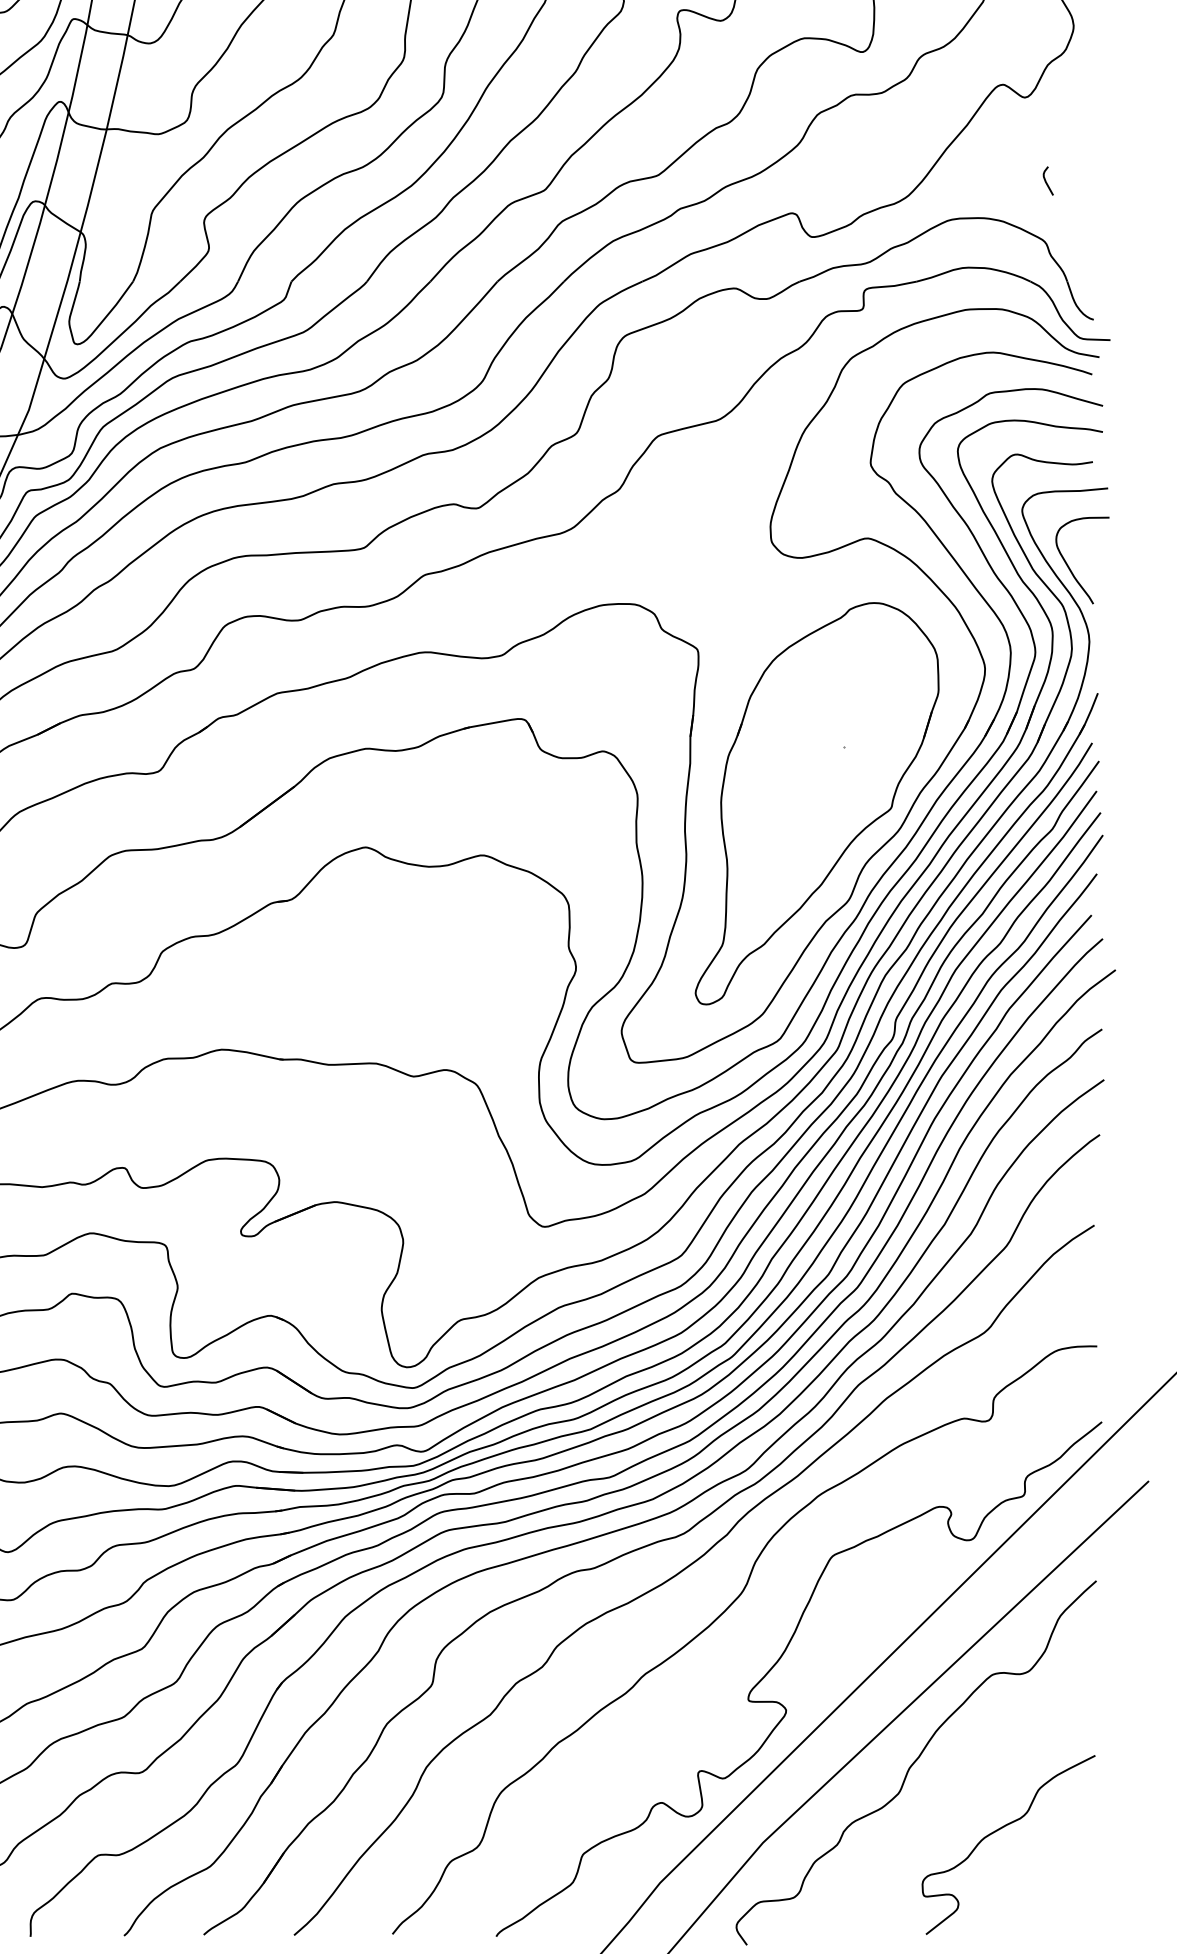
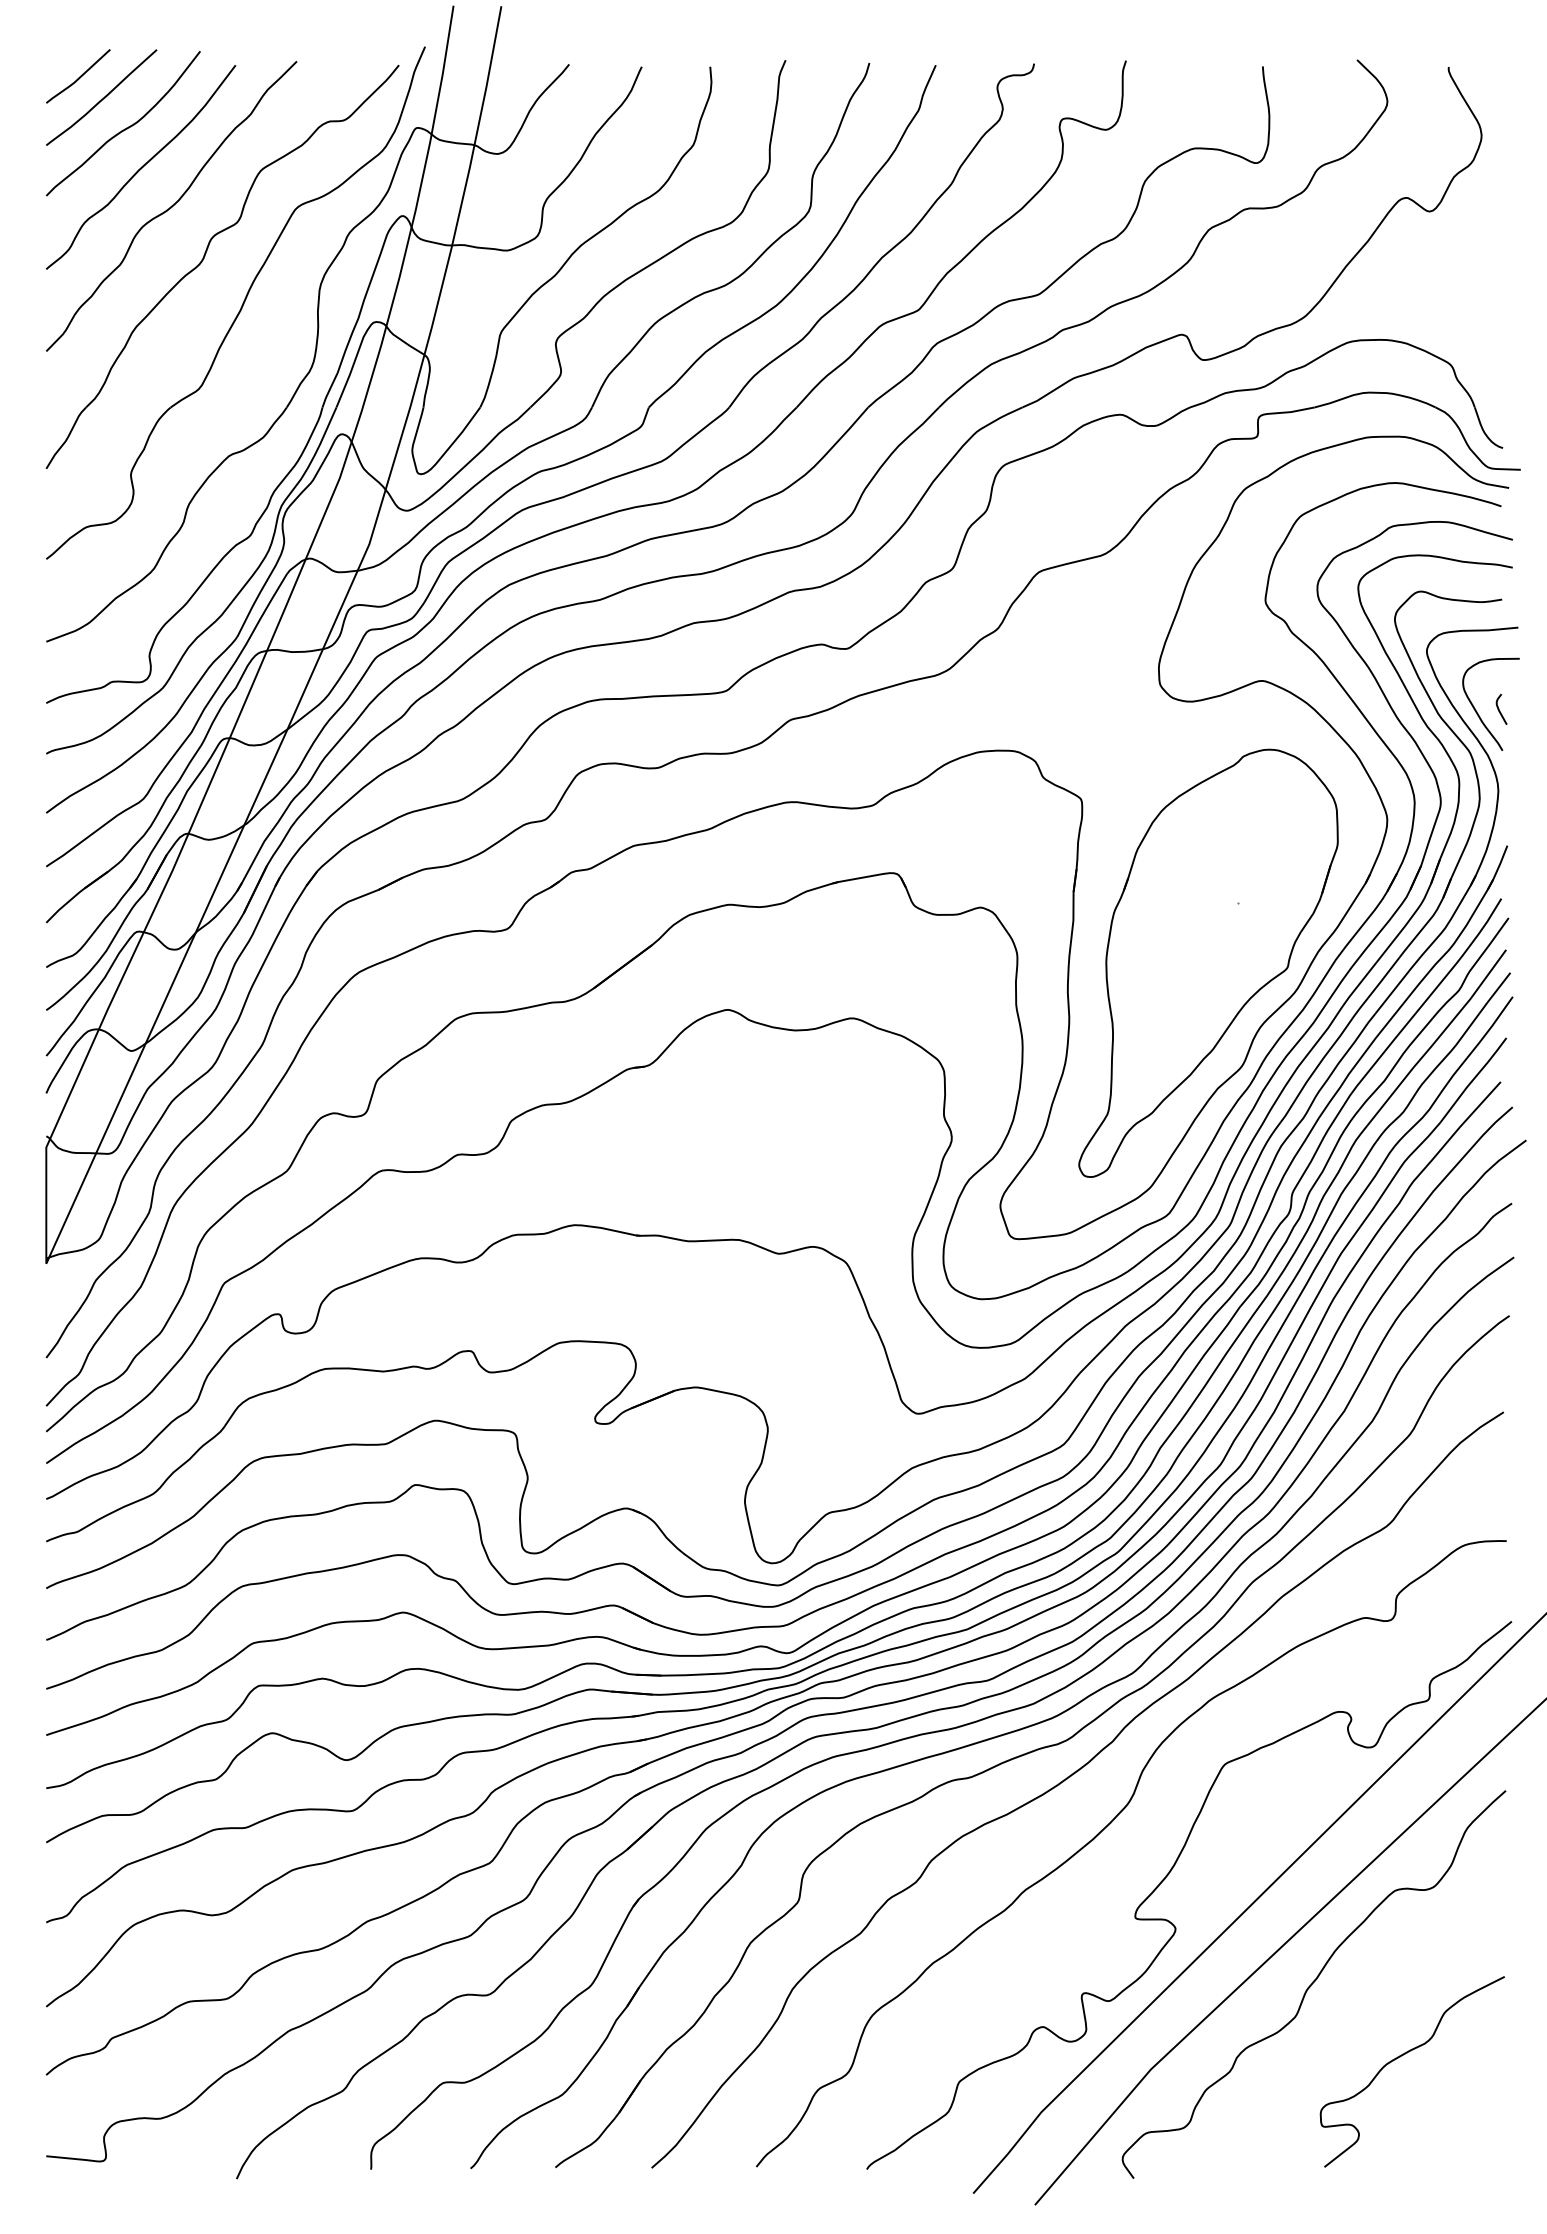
curve: (1046, 180) -> (1499, 708), moved

